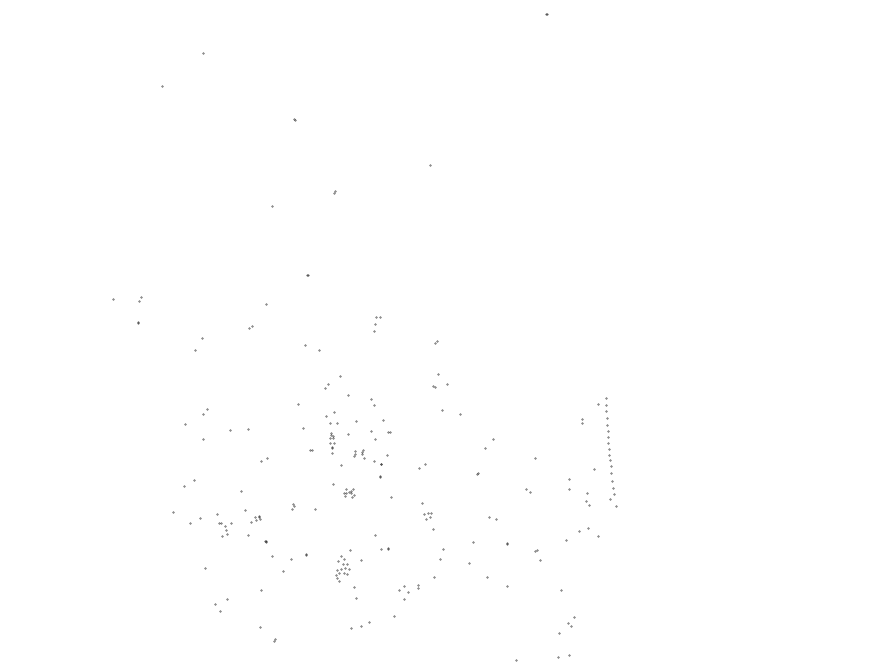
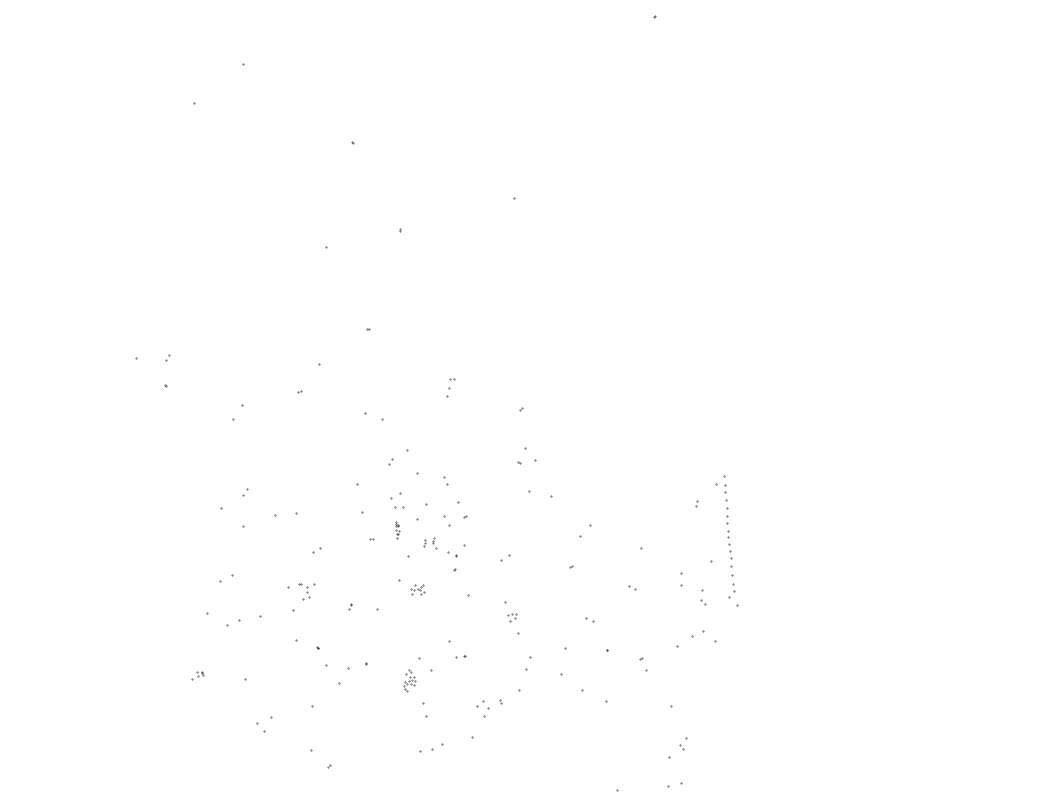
part: (332, 443) -> (397, 530), size x0.7
part: (255, 519) -> (197, 675), moved
part: (225, 529) -> (306, 591), moved
part: (342, 568) -> (409, 680), size x0.7

